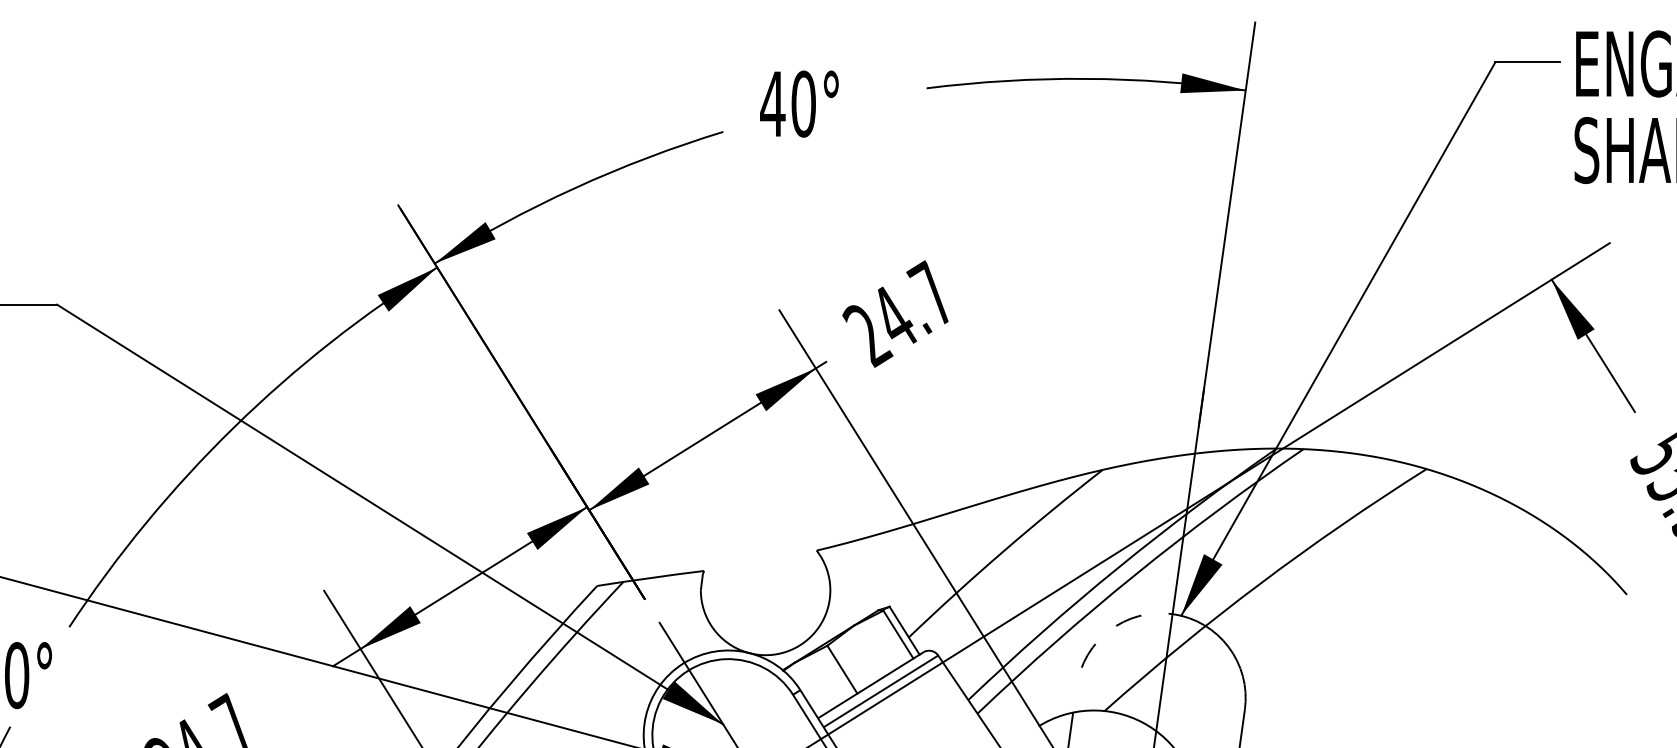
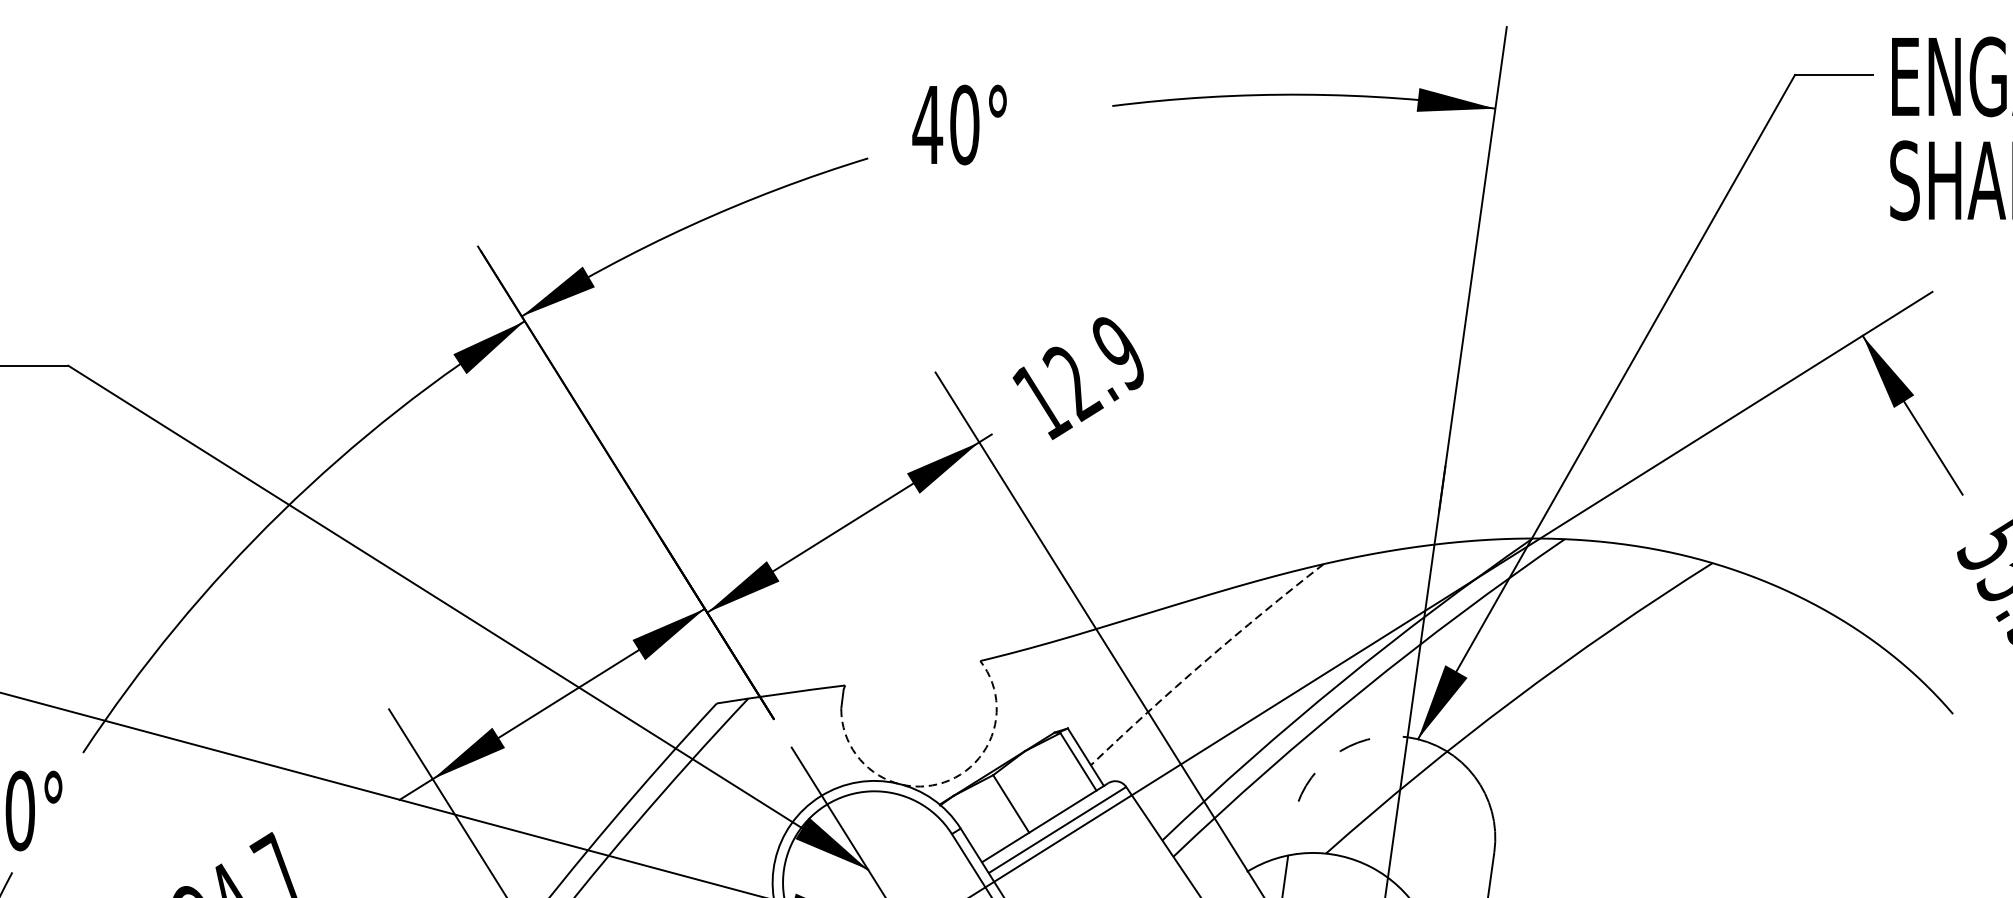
text: (897, 313) -> (1077, 376), 24.7 -> 12.9
arc: (1003, 551) -> (1204, 662), solid -> dashed
arc: (786, 651) -> (944, 782), solid -> dashed

